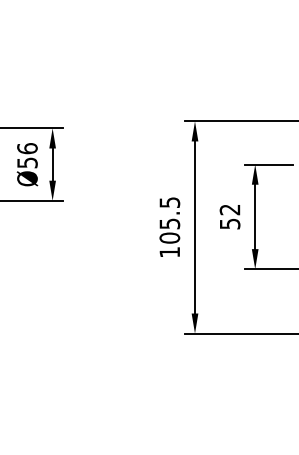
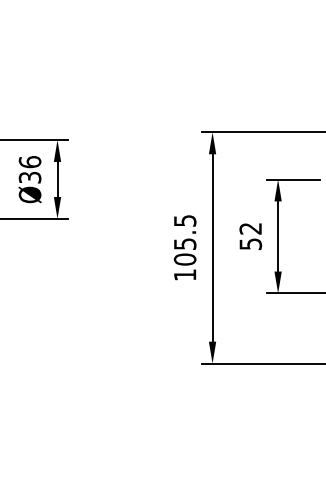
text: (26, 161) -> (29, 176), Ø56 -> Ø36

